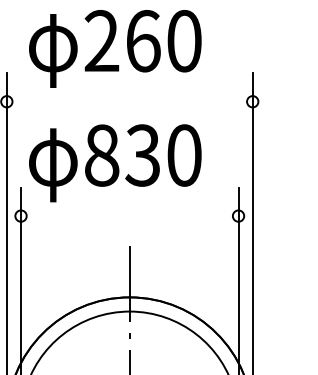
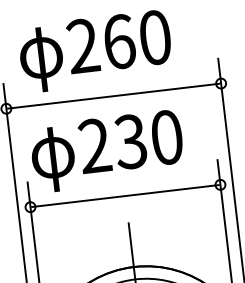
line: (129, 101) -> (113, 95), added
text: (101, 155) -> (94, 146), 830 -> 230
line: (129, 216) -> (125, 196), added

